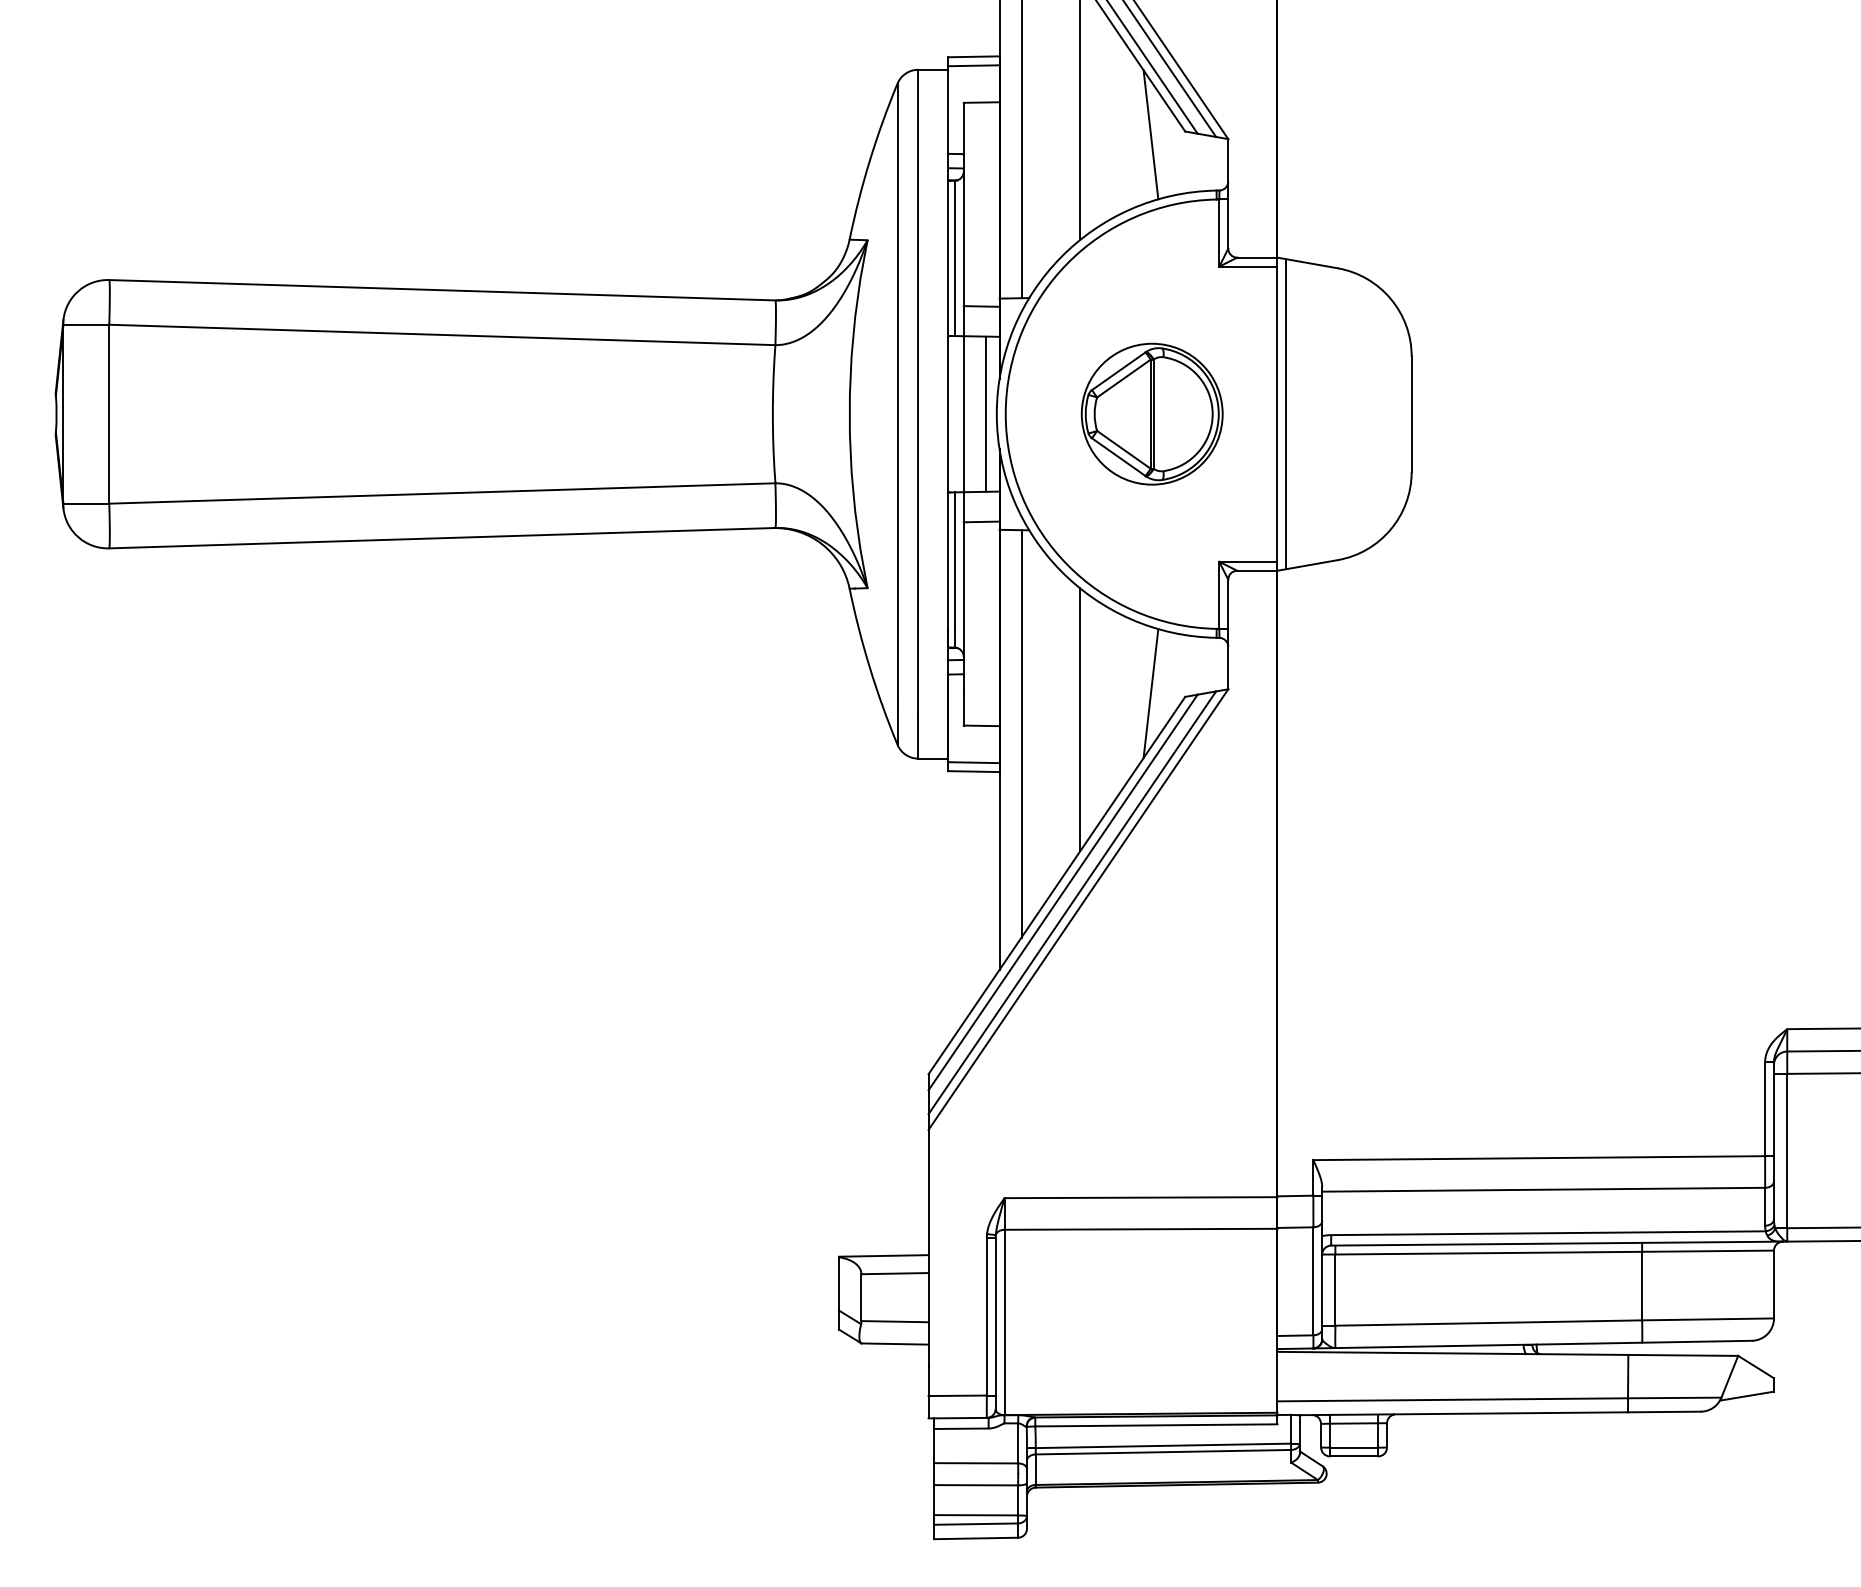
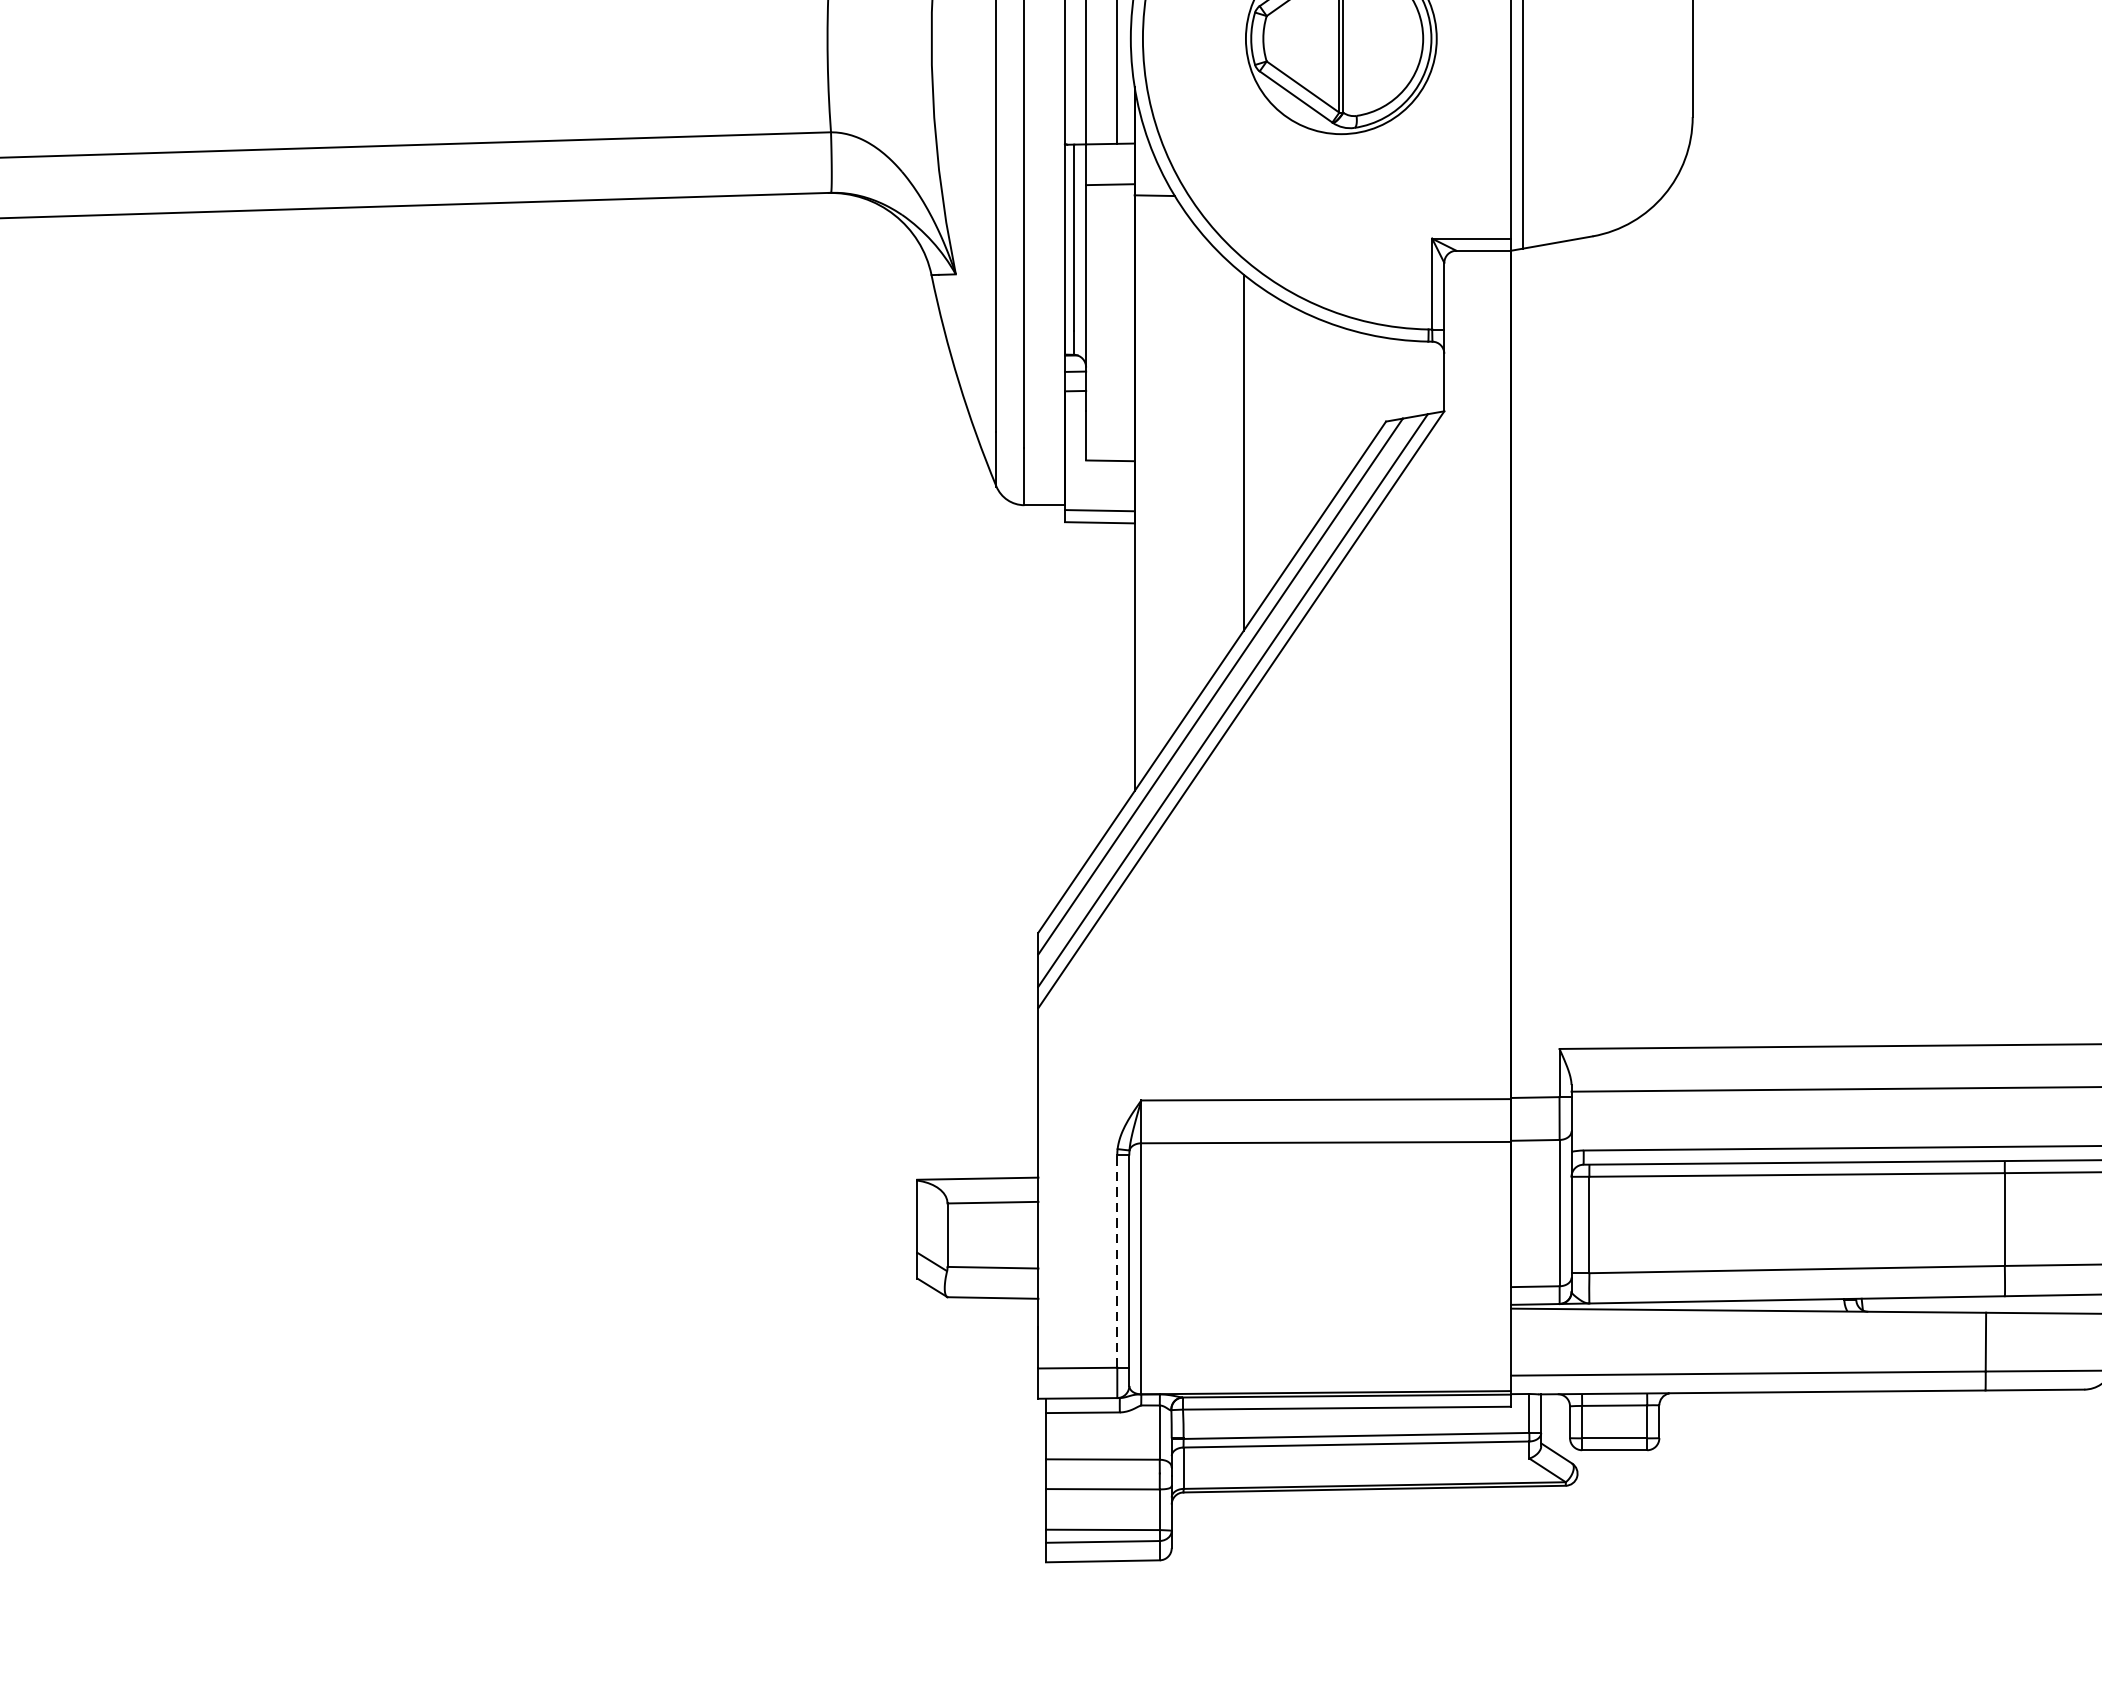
line: (1150, 693) -> (1338, 416), removed
line: (1021, 733) -> (1164, 471), removed
line: (986, 1316) -> (1116, 1260), solid -> dashed

